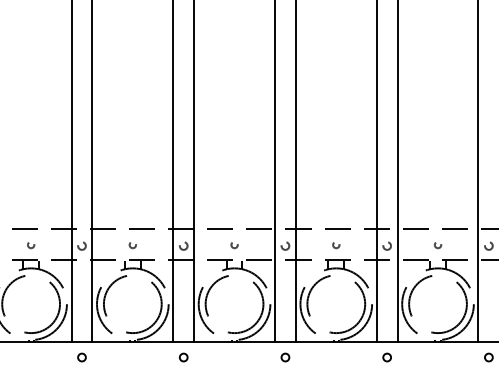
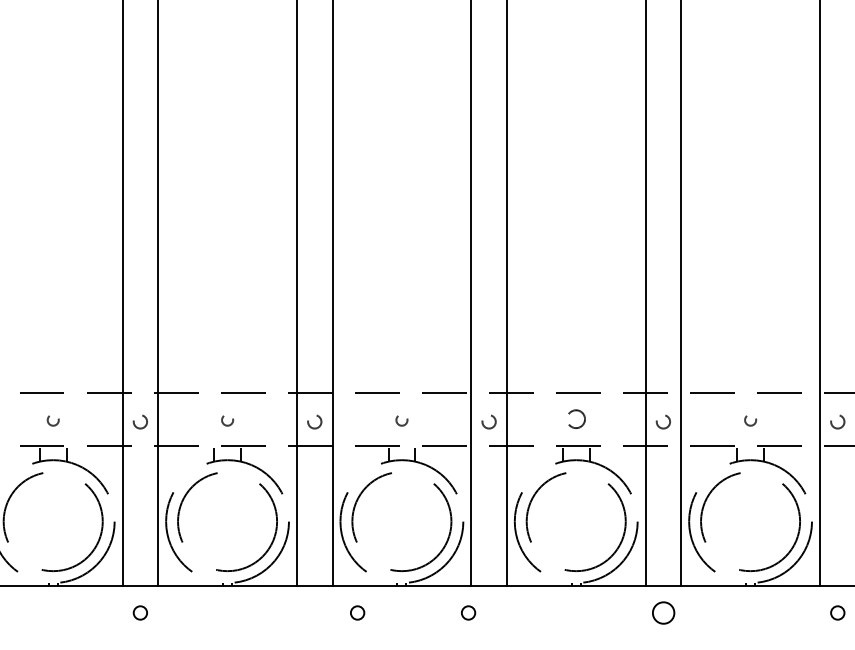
circle: (336, 245) -> (576, 420), size x1.6
circle: (183, 357) -> (357, 612), moved
circle: (285, 357) -> (468, 612), moved
circle: (386, 357) -> (662, 612), size x1.6

